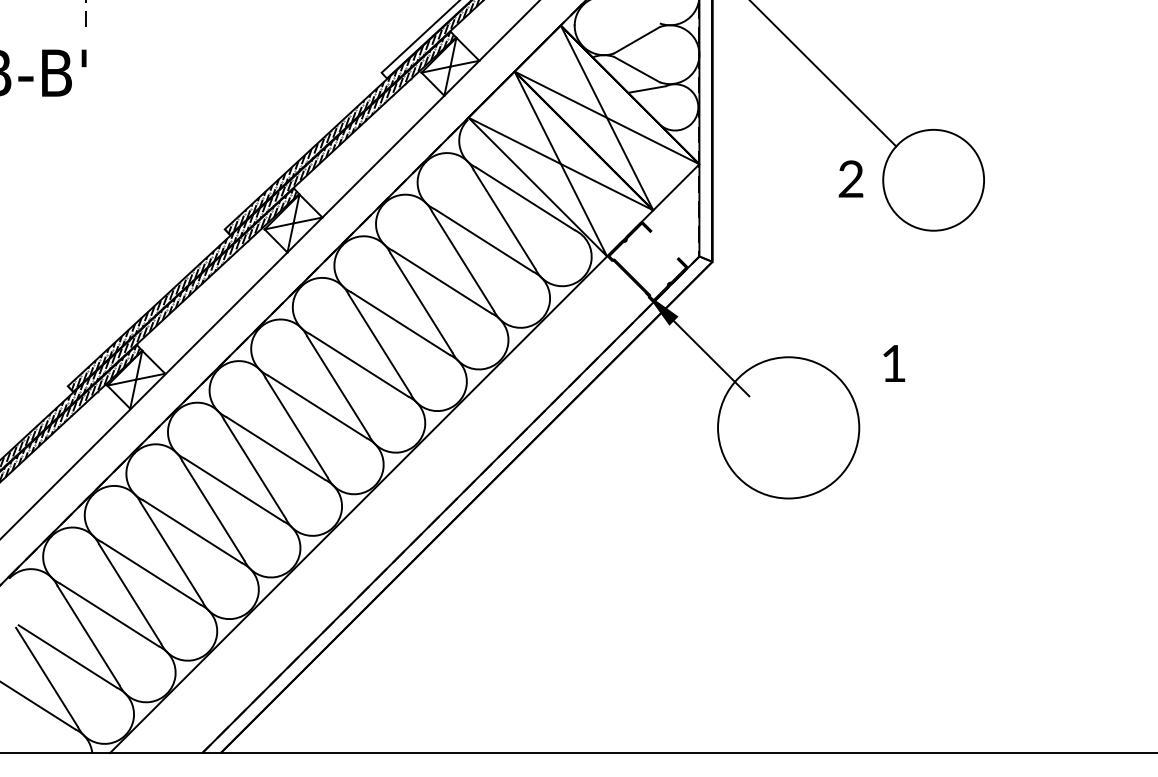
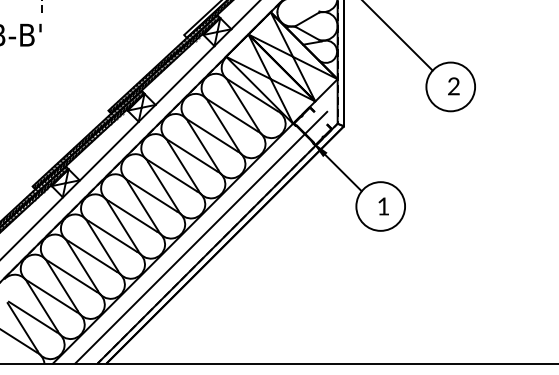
text: (850, 179) -> (453, 86), moved
text: (893, 363) -> (383, 206), moved
circle: (788, 427) -> (380, 206), size x0.71
line: (417, 492) -> (201, 237), added

